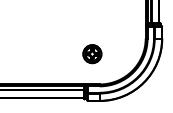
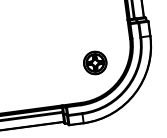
part: (92, 54) -> (95, 63), moved

